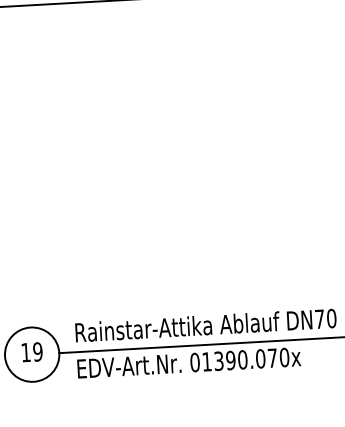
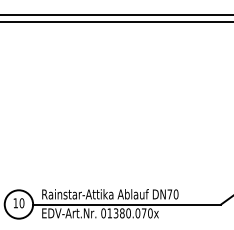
text: (36, 352) -> (21, 203), 19 -> 10
text: (229, 360) -> (121, 213), 01390.070x -> 01380.070x

